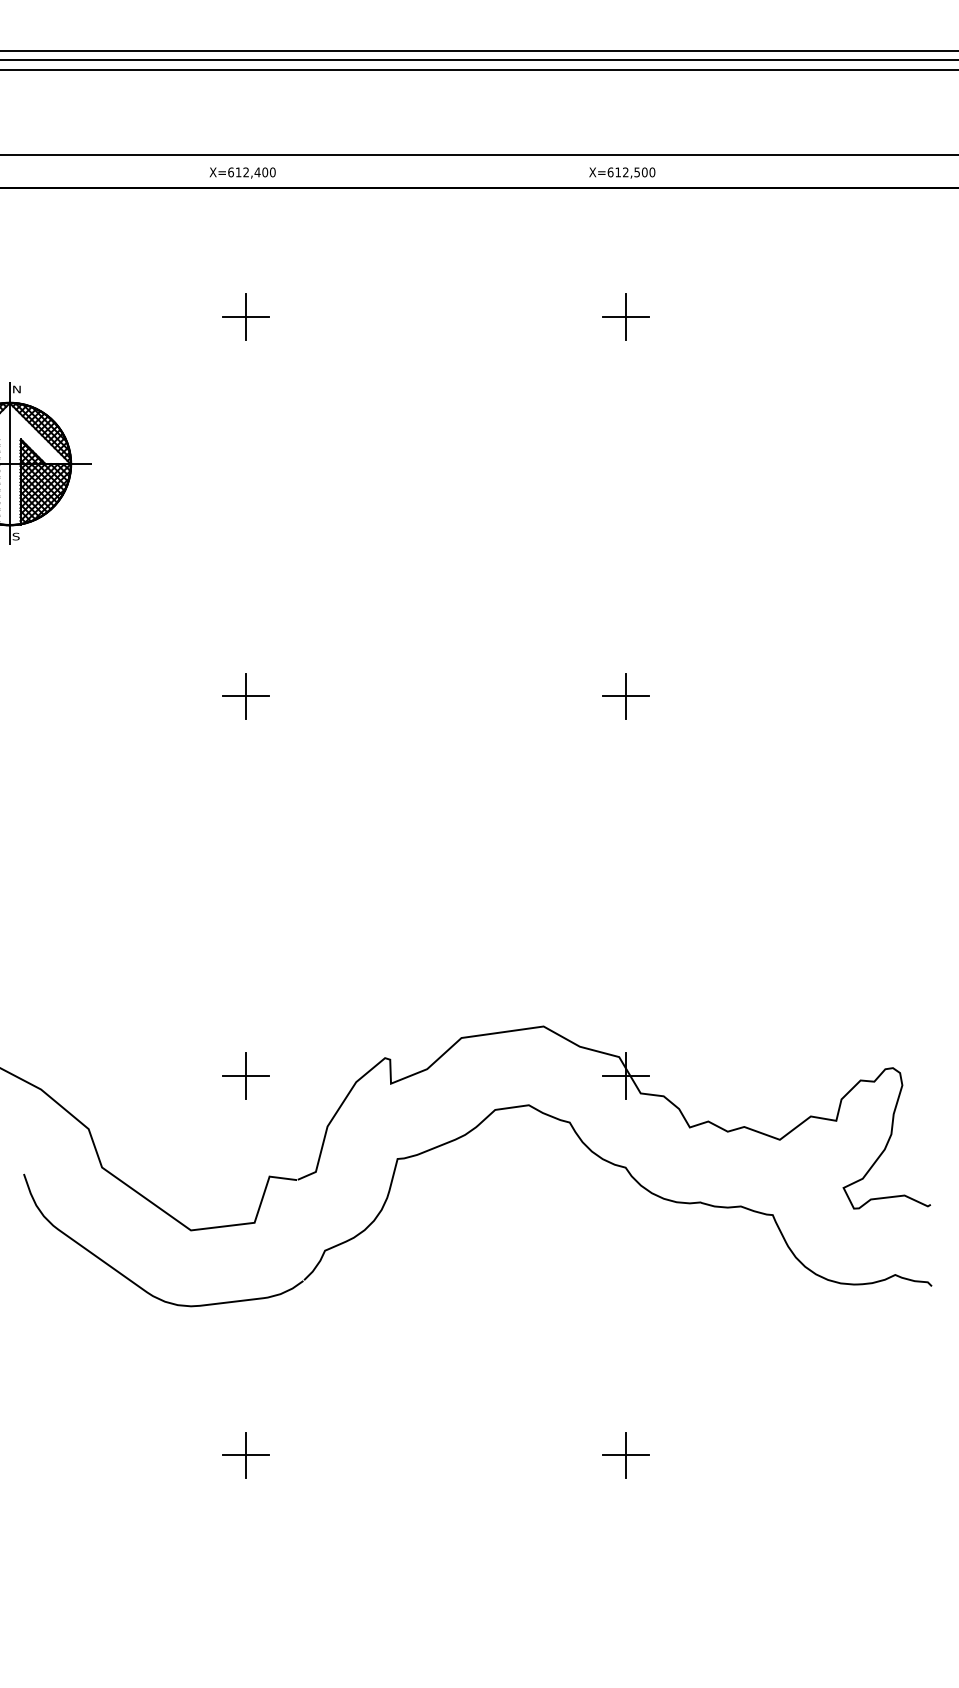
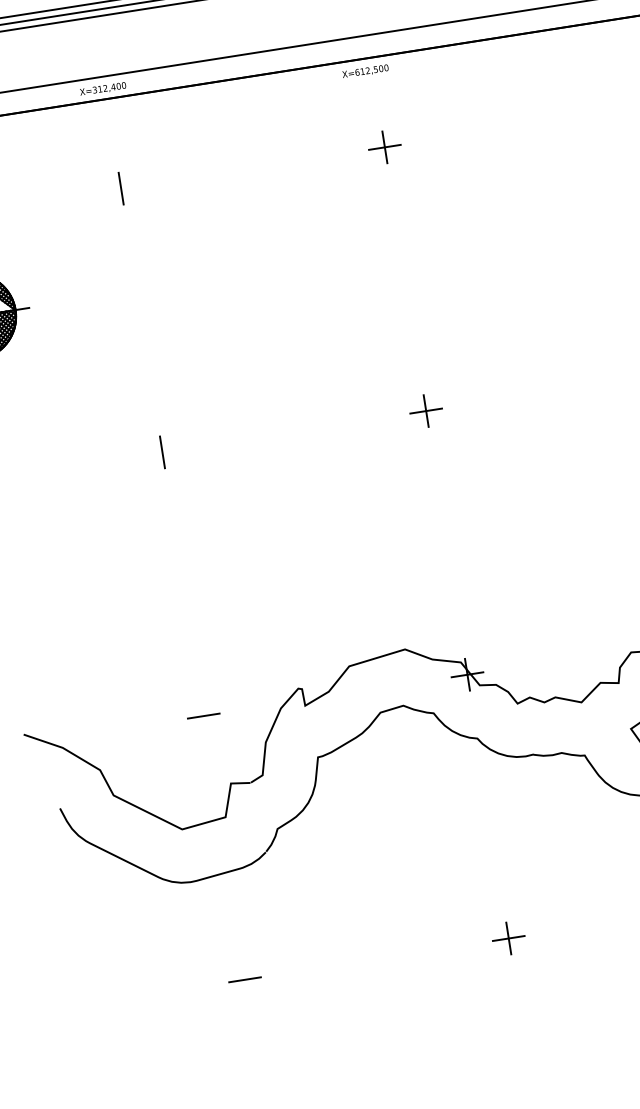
text: (230, 172) -> (94, 90), X=612,400 -> X=312,400
text: (622, 172) -> (365, 71), moved
line: (245, 316) -> (120, 188), removed
line: (245, 696) -> (162, 452), removed
line: (246, 1075) -> (203, 715), removed
line: (246, 1455) -> (245, 979), removed

